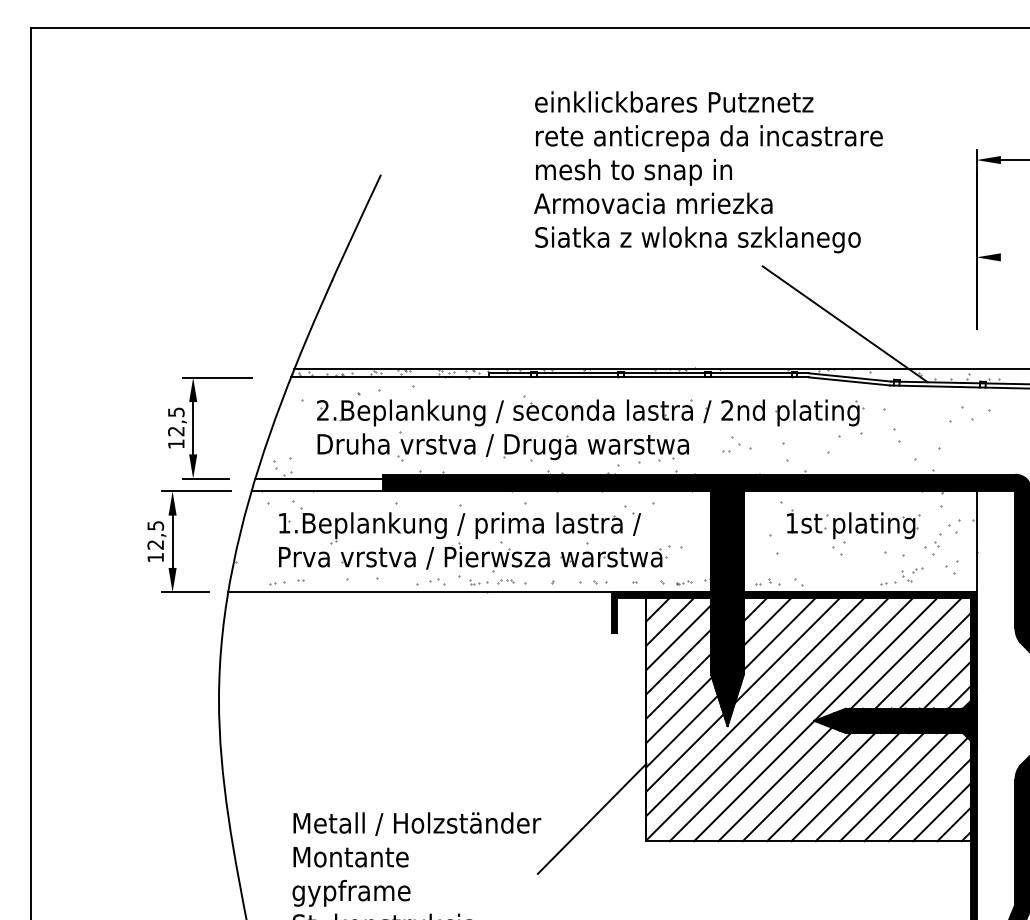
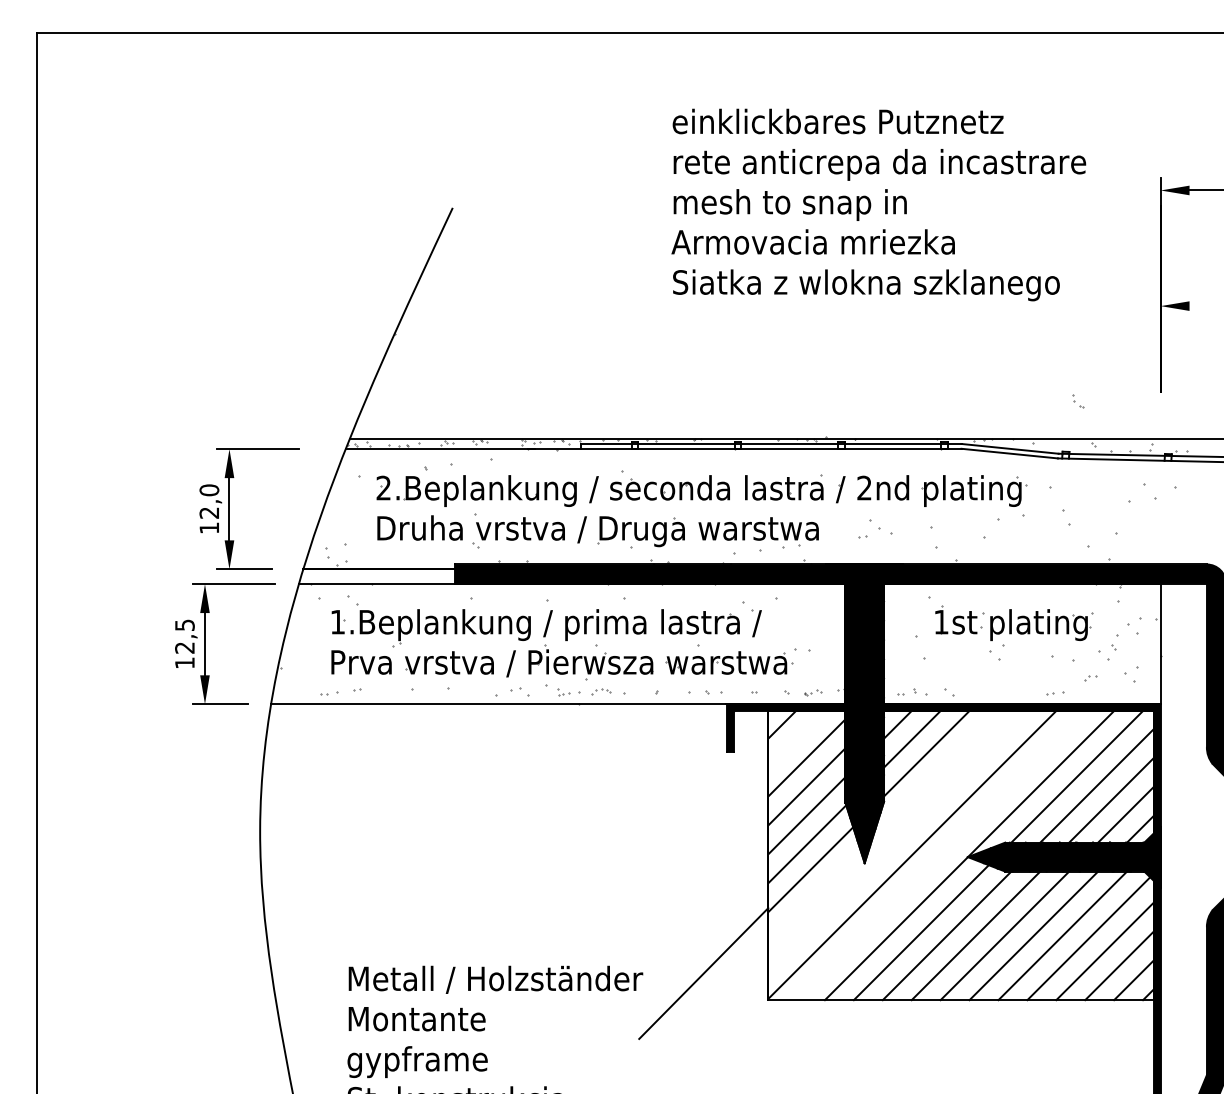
text: (708, 172) -> (878, 205), moved
line: (844, 324) -> (1003, 385), removed
text: (176, 412) -> (209, 490), 12,5 -> 12,0
part: (906, 576) -> (1077, 401), moved
line: (670, 621) -> (796, 738), removed
line: (787, 650) -> (935, 773), removed
line: (755, 706) -> (897, 840), removed
line: (791, 719) -> (940, 855), removed
line: (684, 752) -> (813, 894), removed

